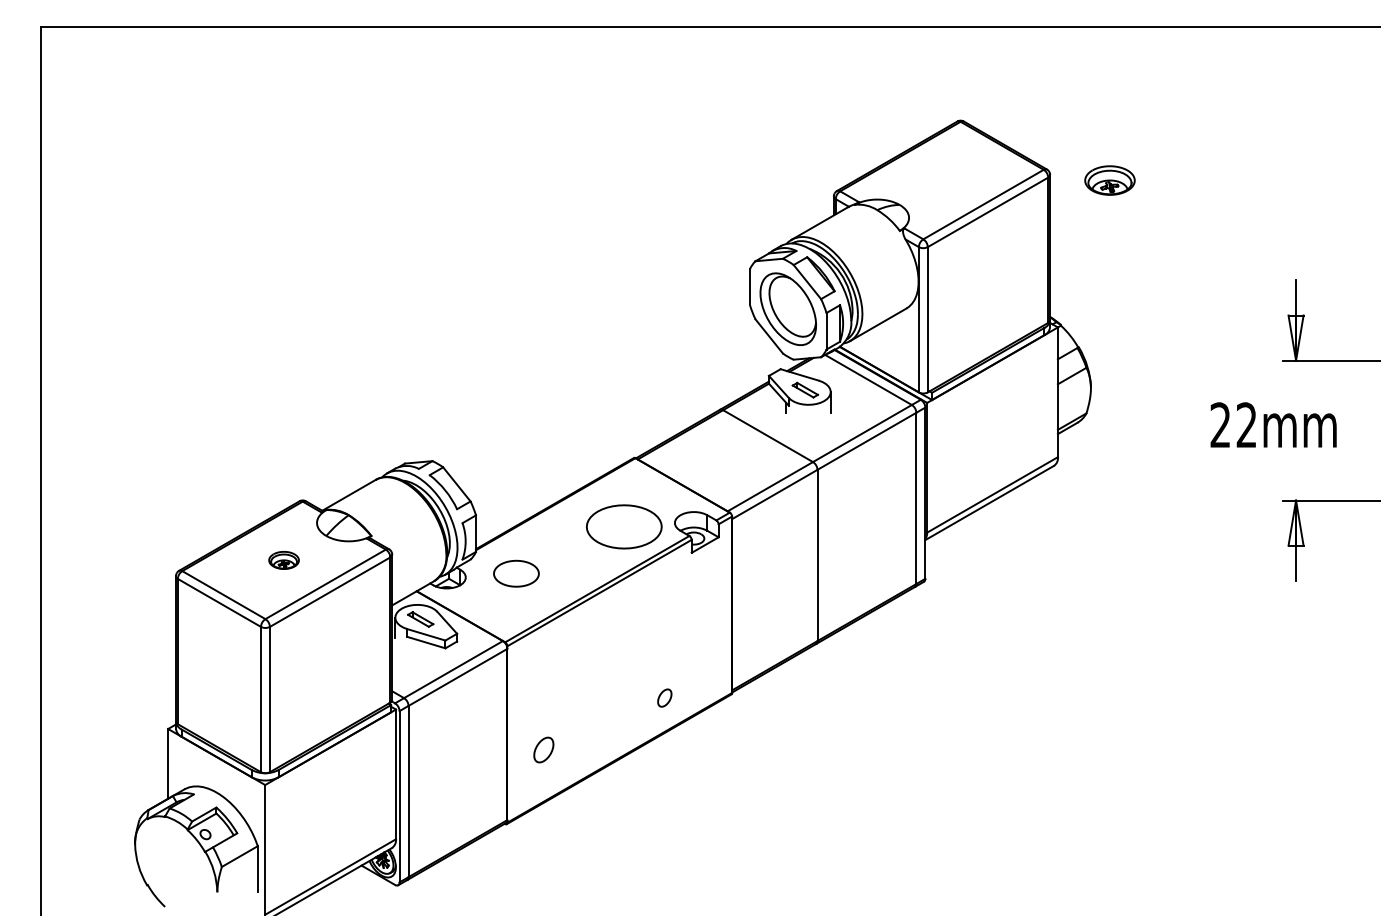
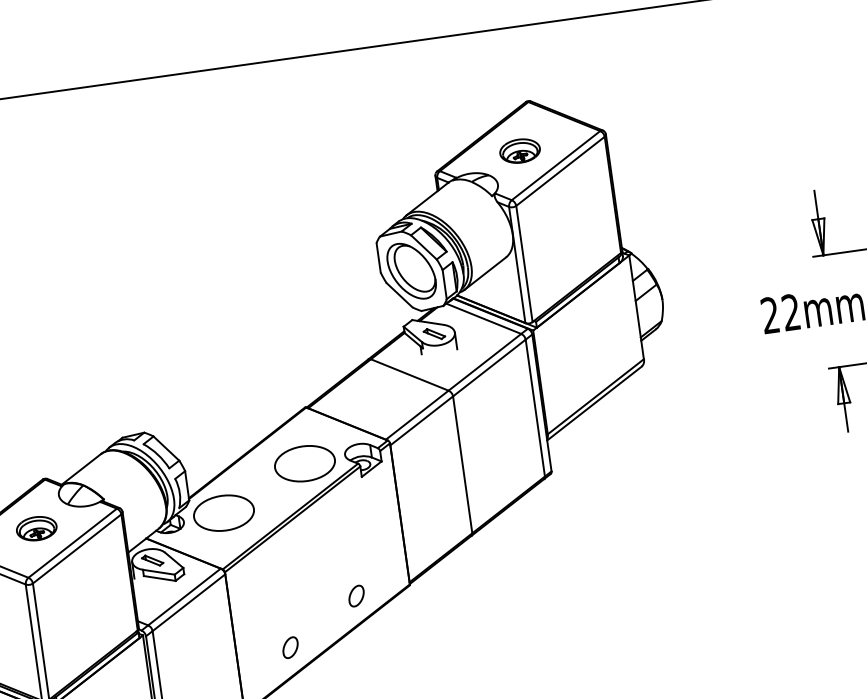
part: (1109, 180) -> (519, 151), moved
part: (283, 560) -> (36, 528), size x1.67
part: (516, 573) -> (224, 513), size x1.67
part: (664, 697) -> (356, 595), size x1.43
part: (543, 749) -> (290, 647), moved

